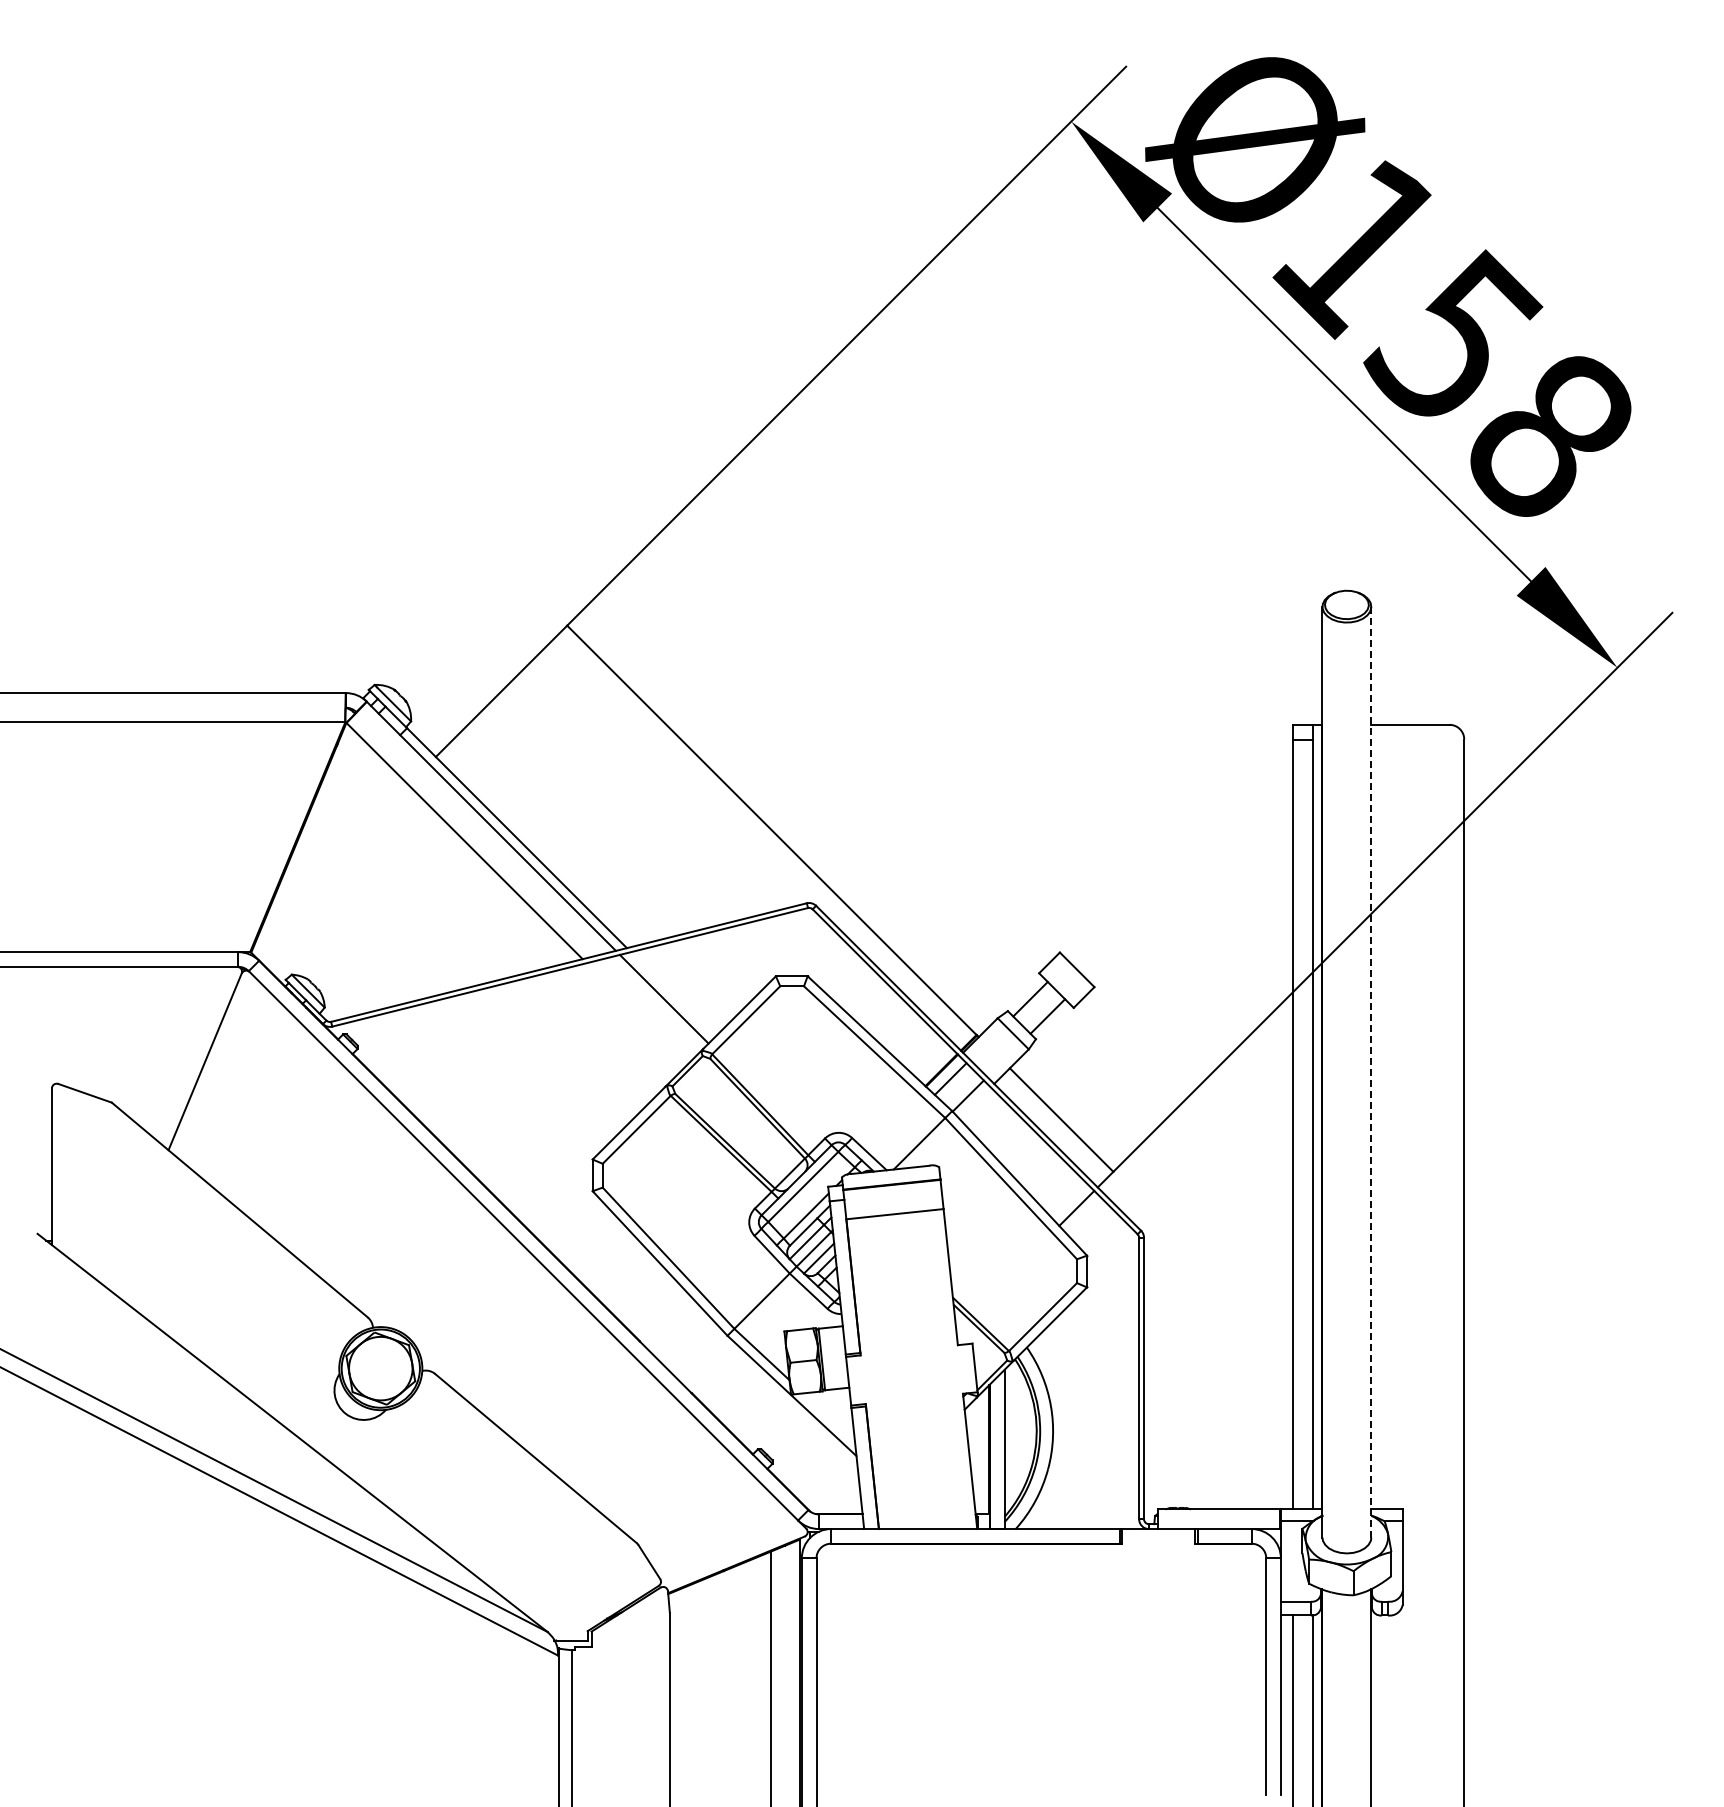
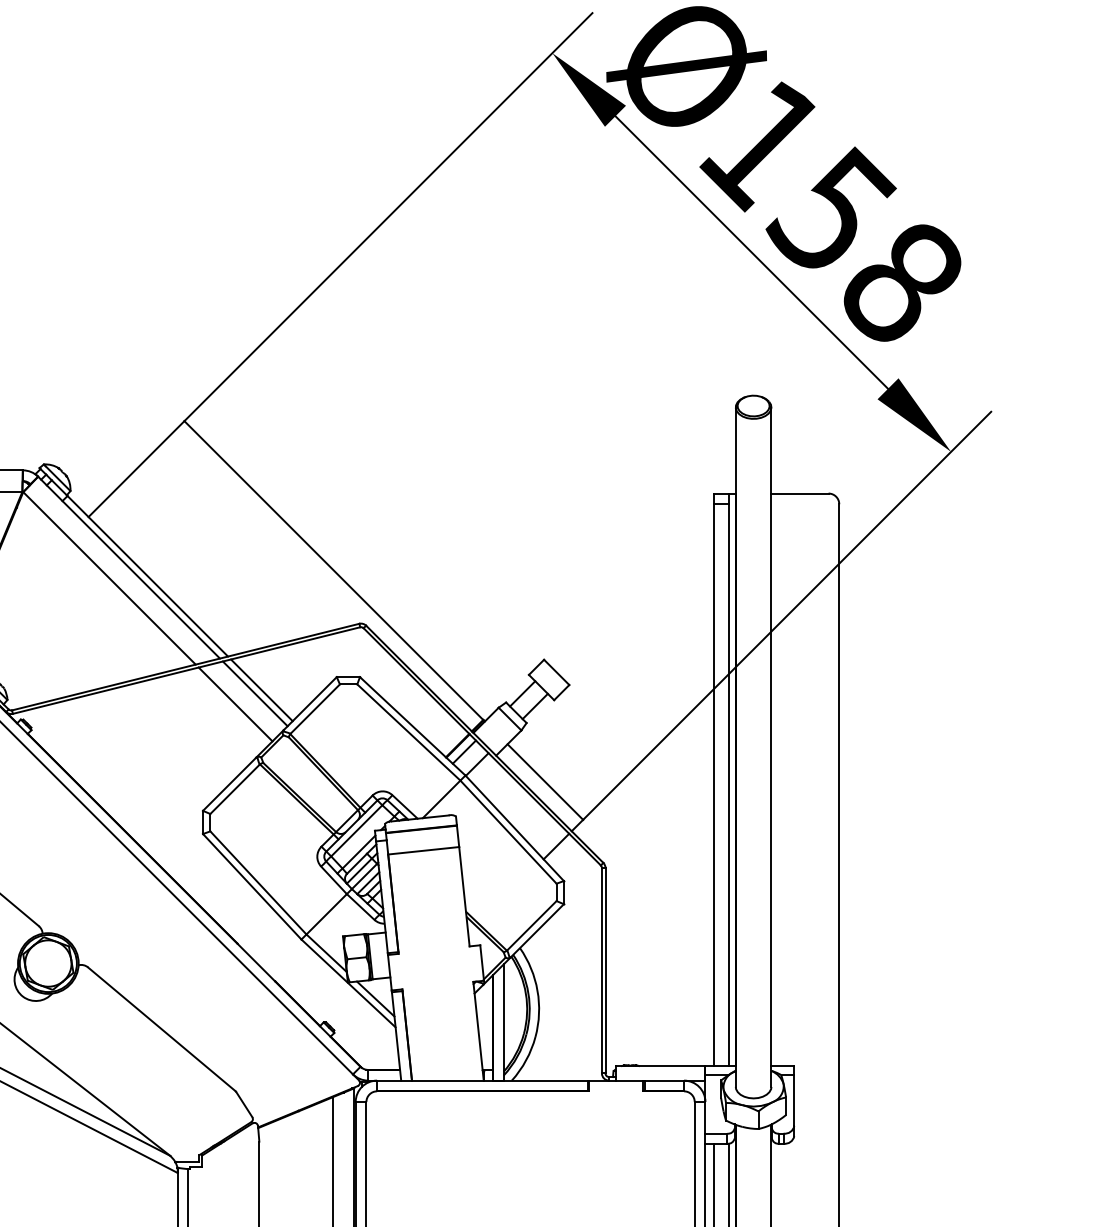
line: (673, 994) -> (262, 690), added
line: (636, 1013) -> (235, 704), added
line: (1371, 1071) -> (771, 746), dashed -> solid
line: (828, 1417) -> (375, 999), added

